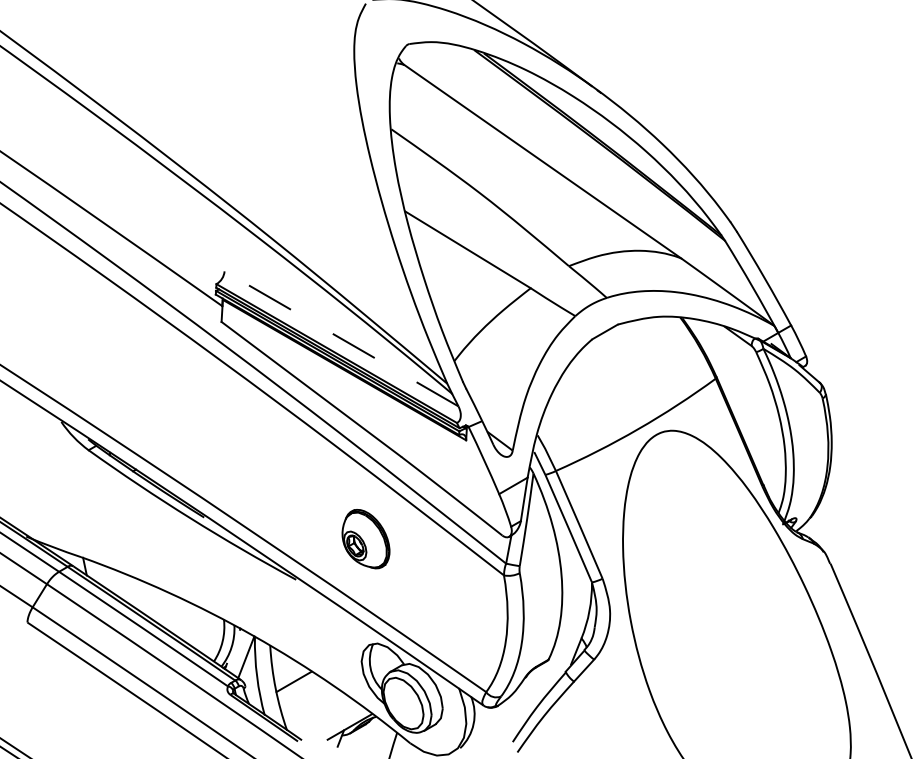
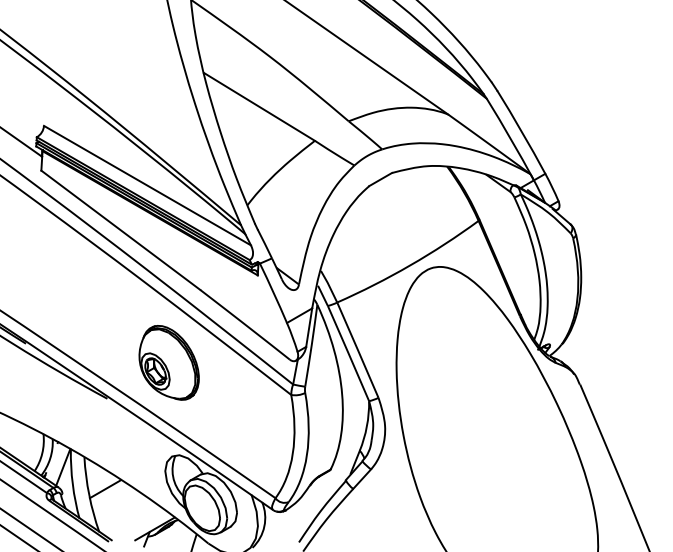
line: (341, 338) -> (147, 185), dashed -> solid
part: (365, 538) -> (168, 362), size x1.43

